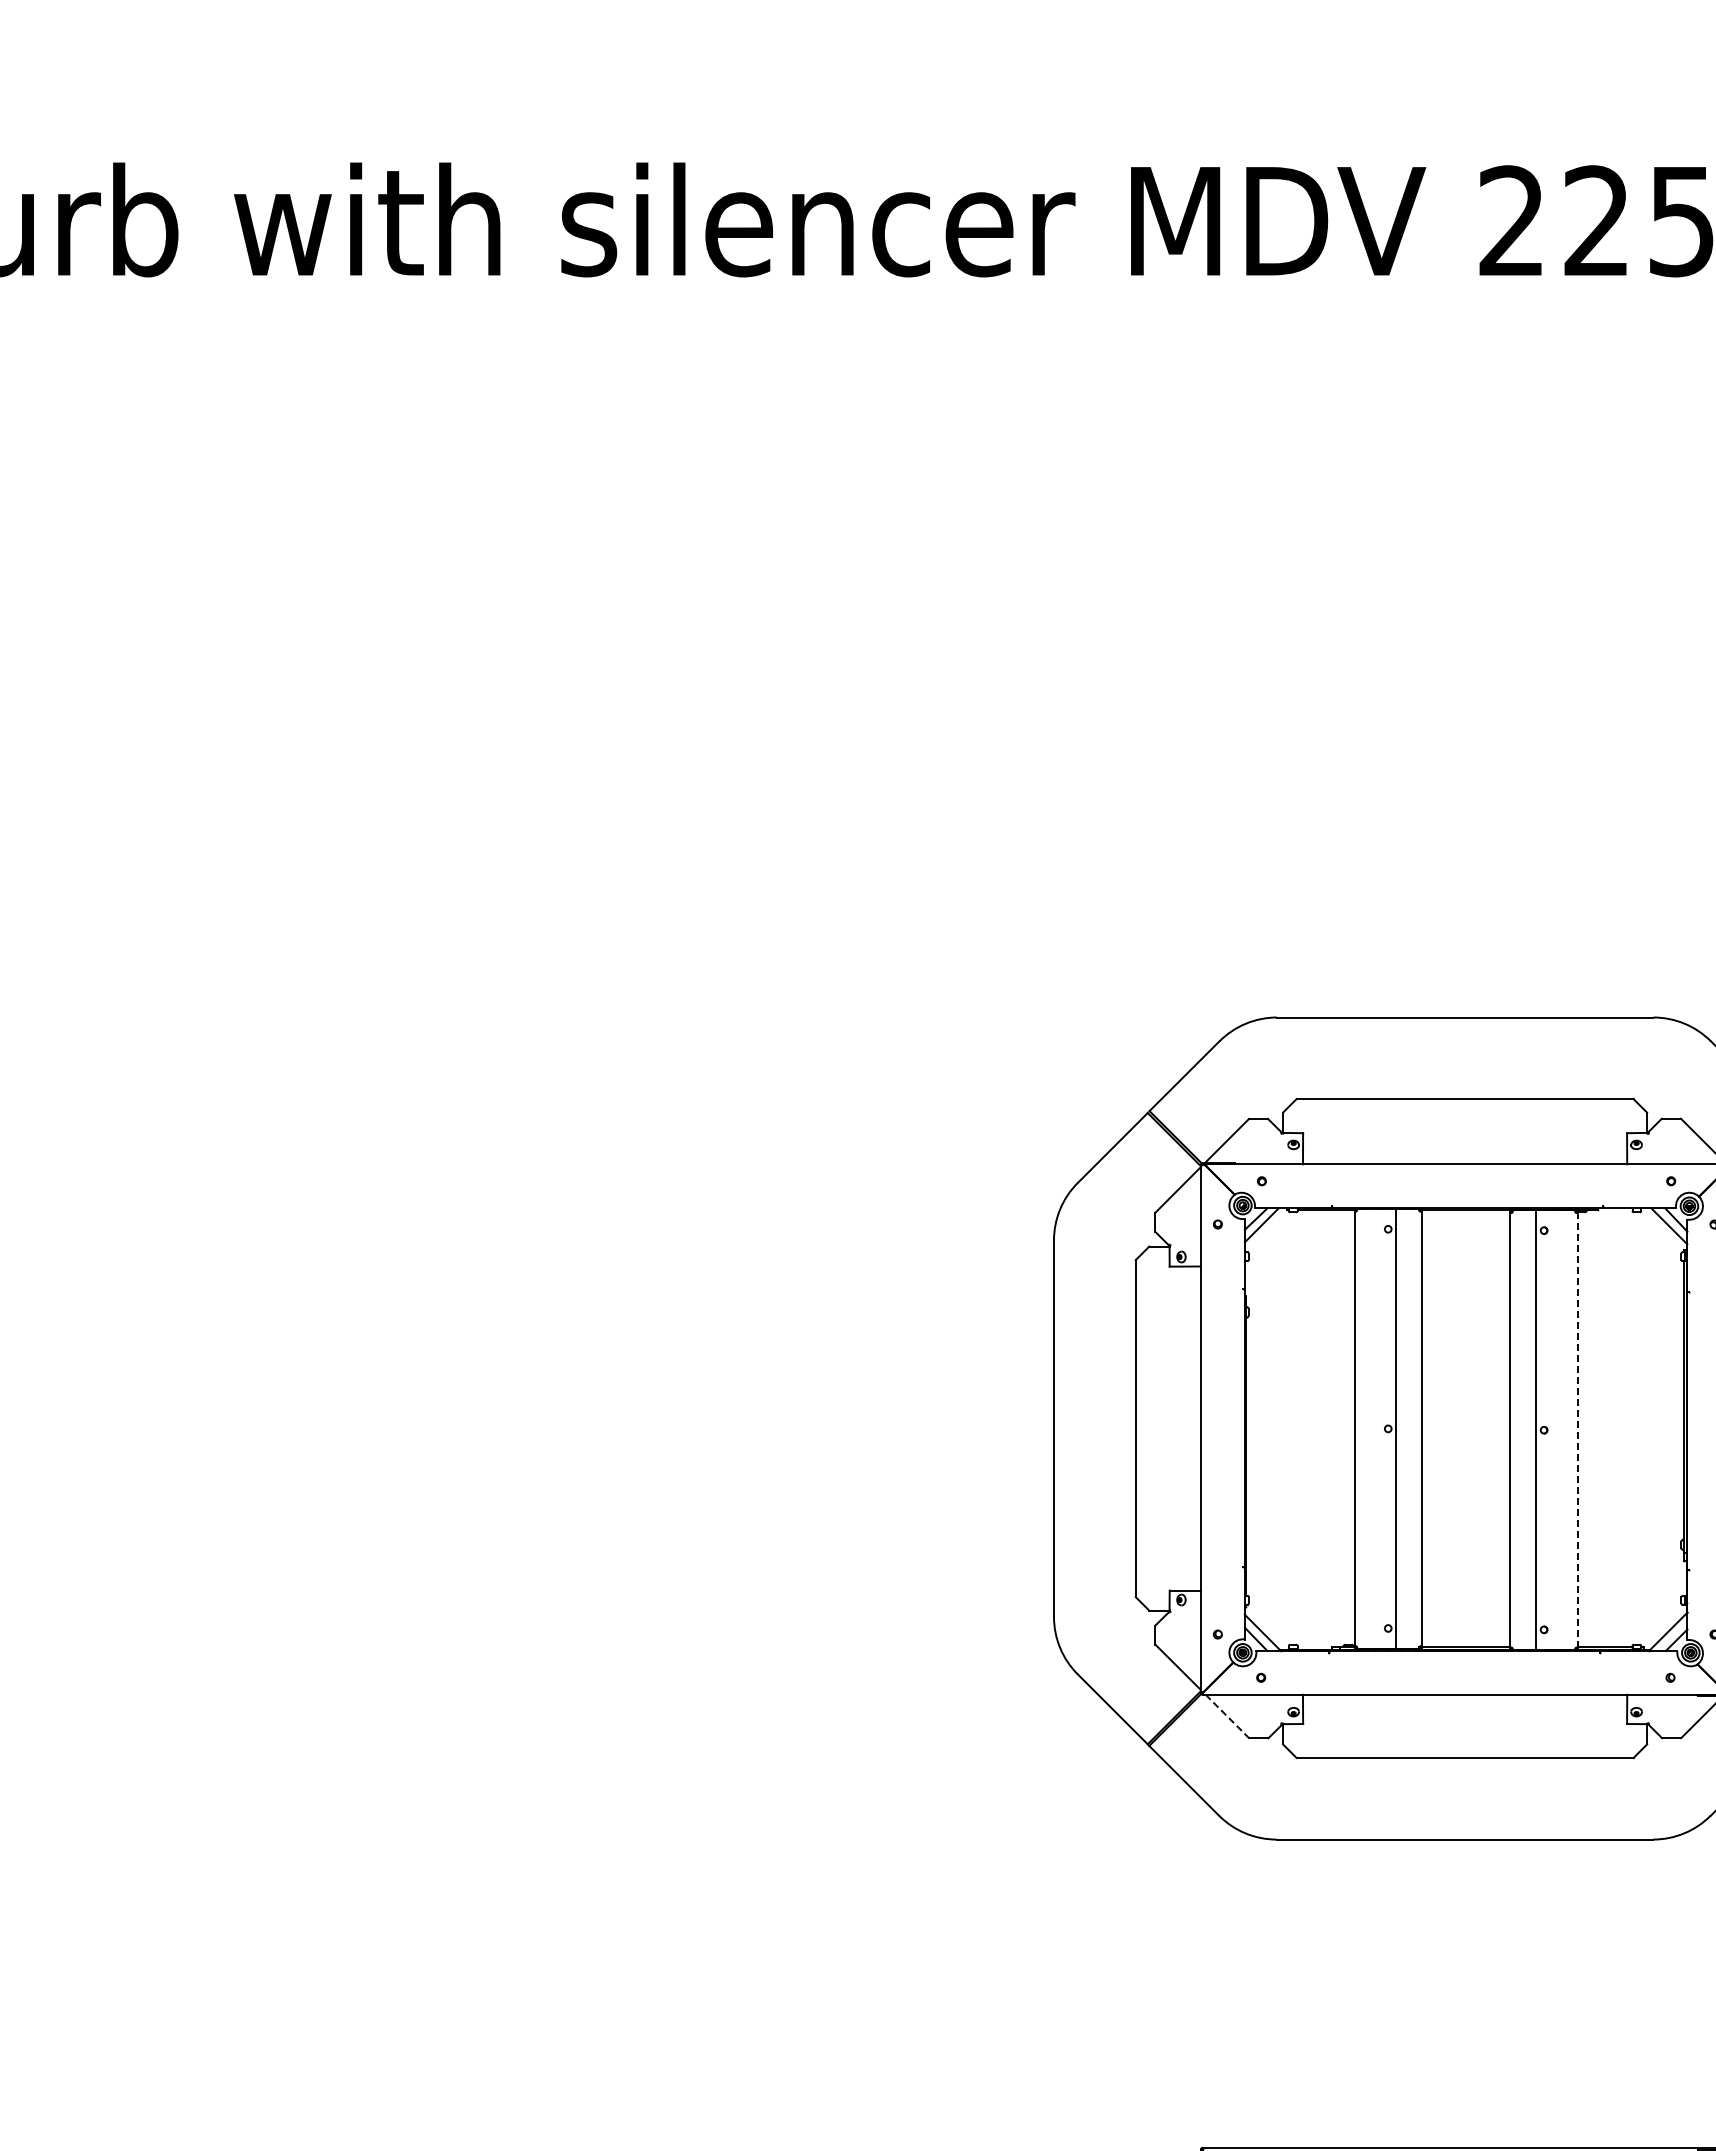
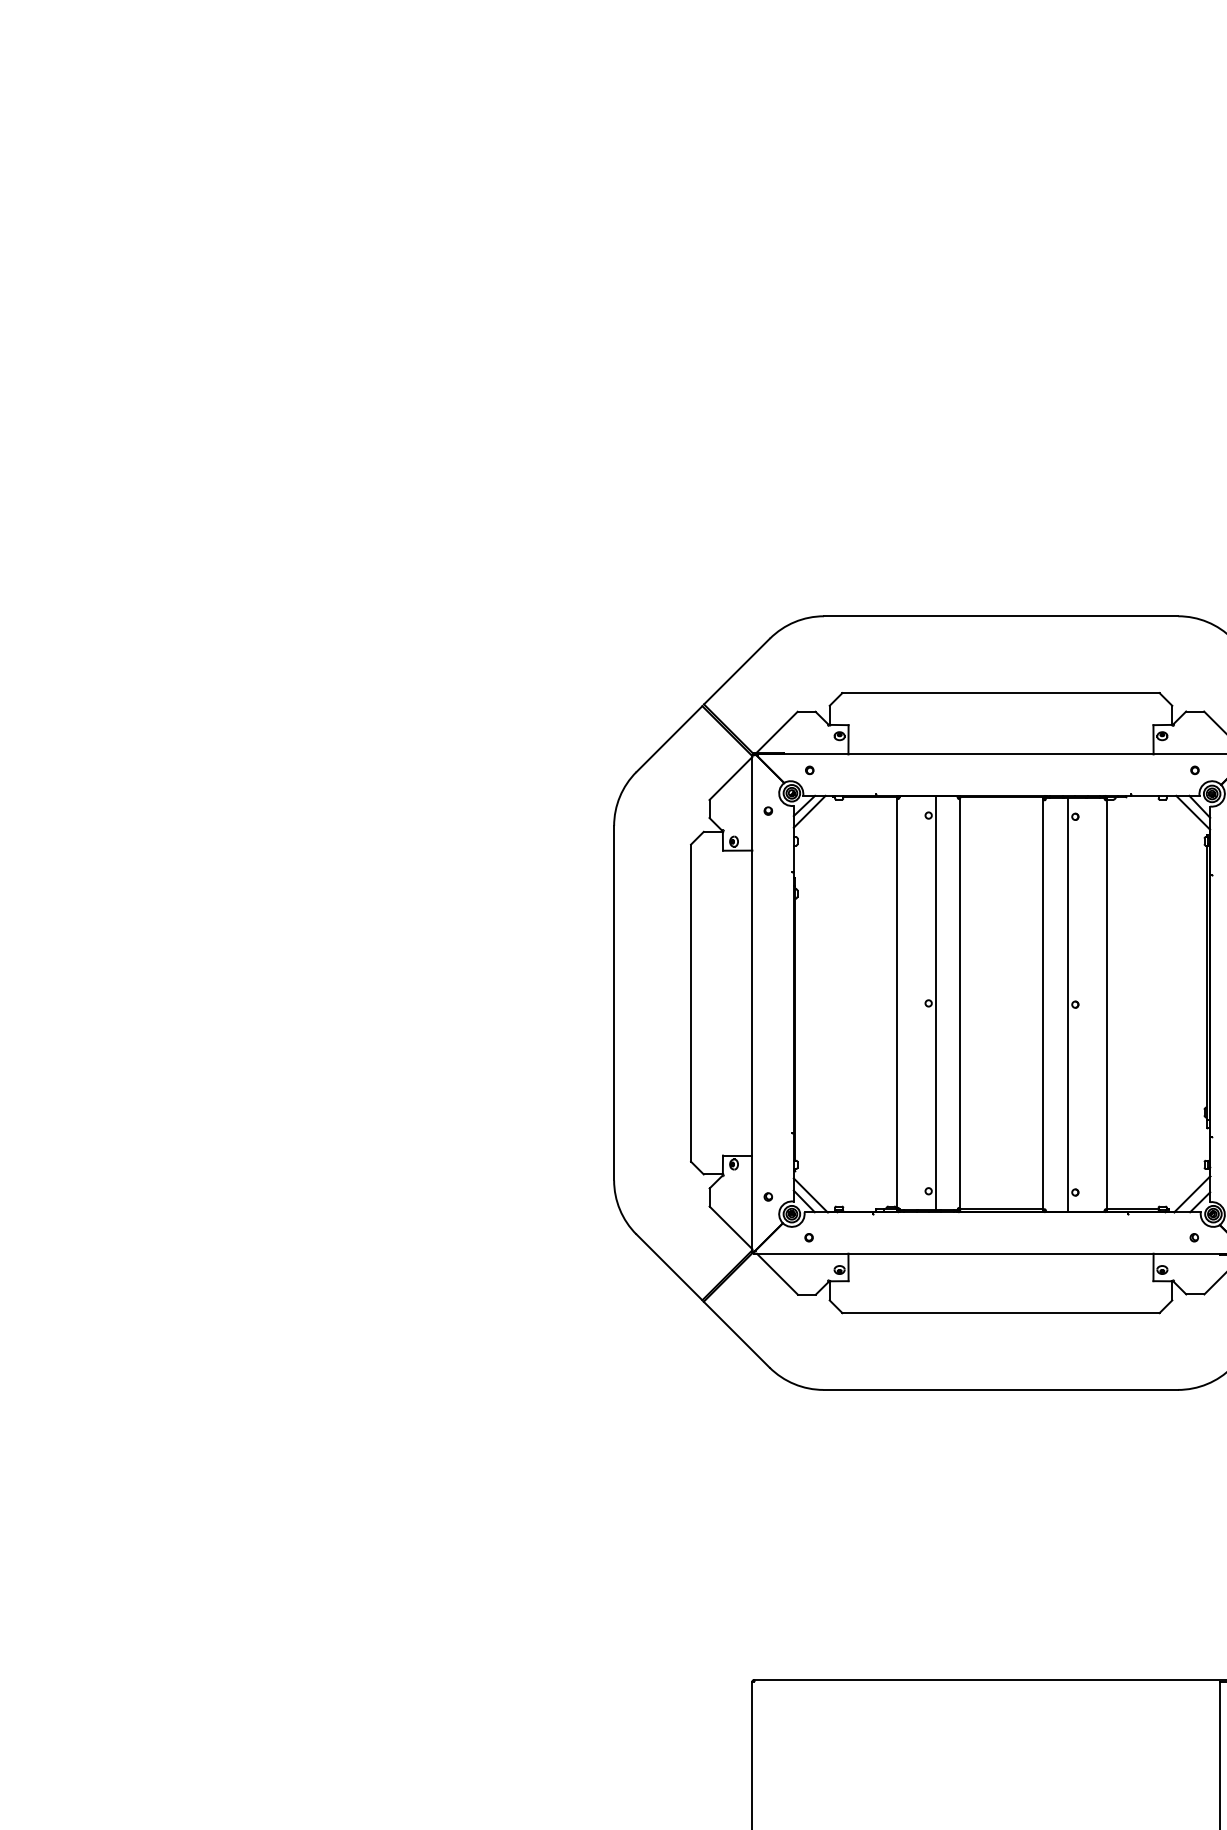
line: (1577, 1430) -> (1106, 1004), dashed -> solid
line: (1227, 1716) -> (777, 1274), dashed -> solid

